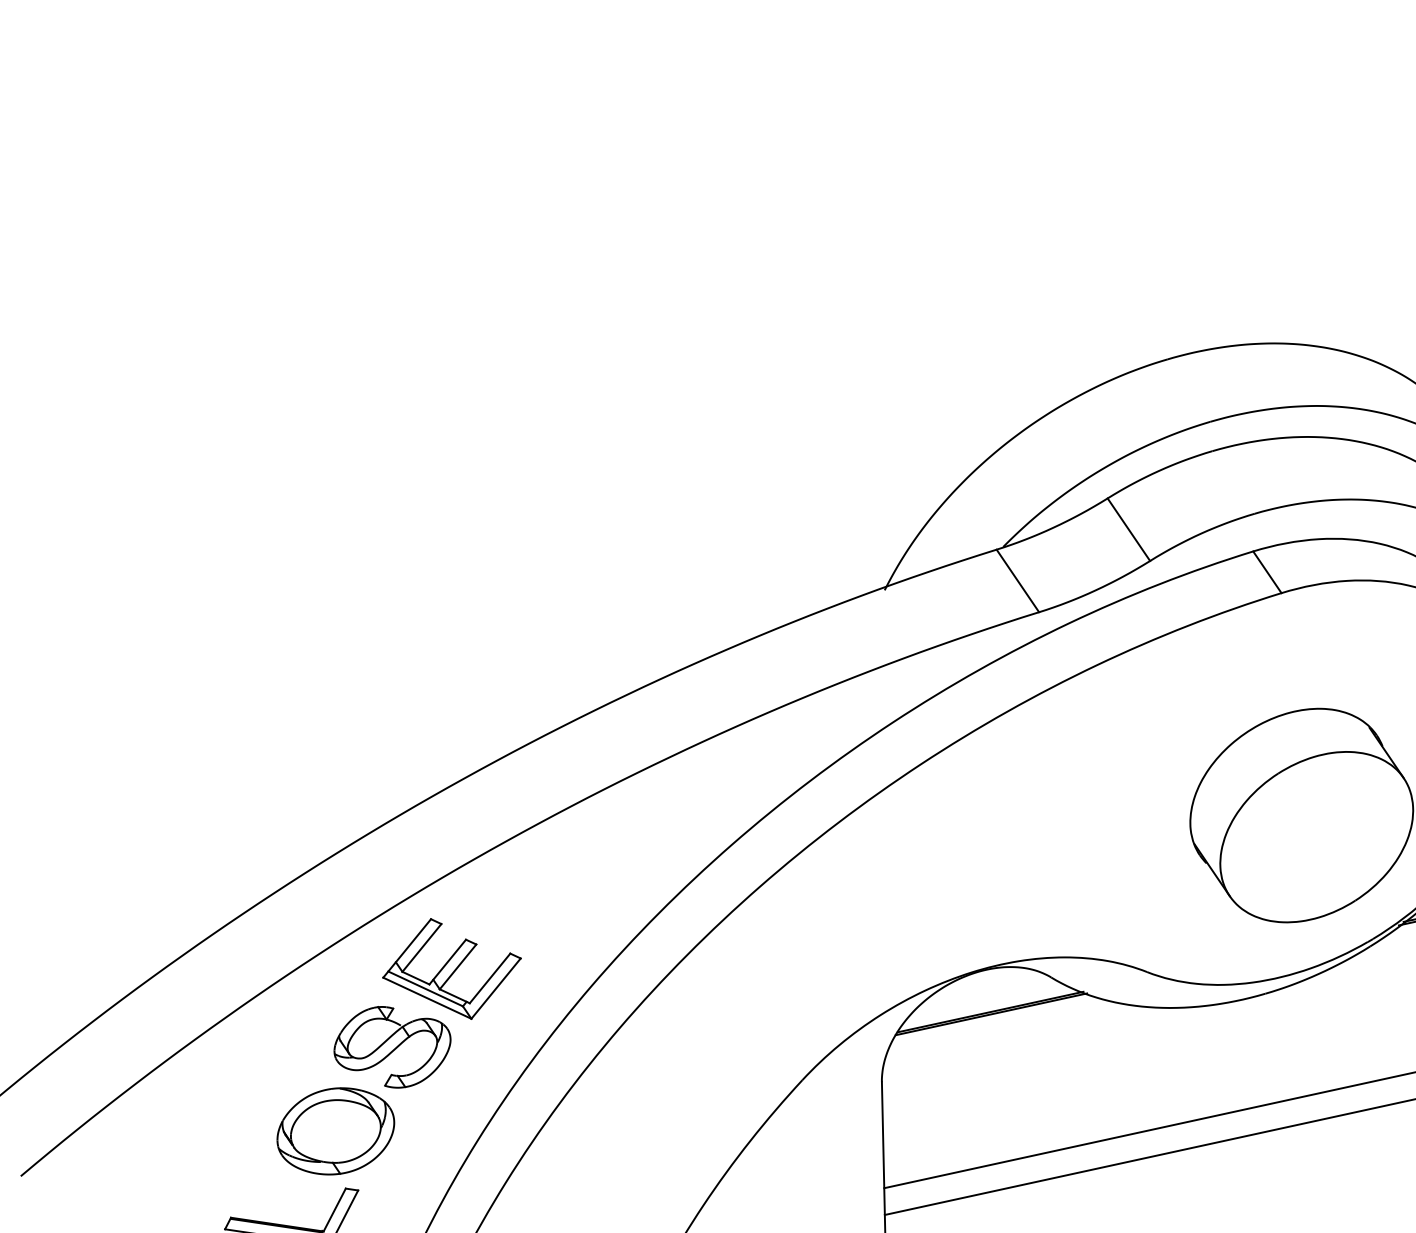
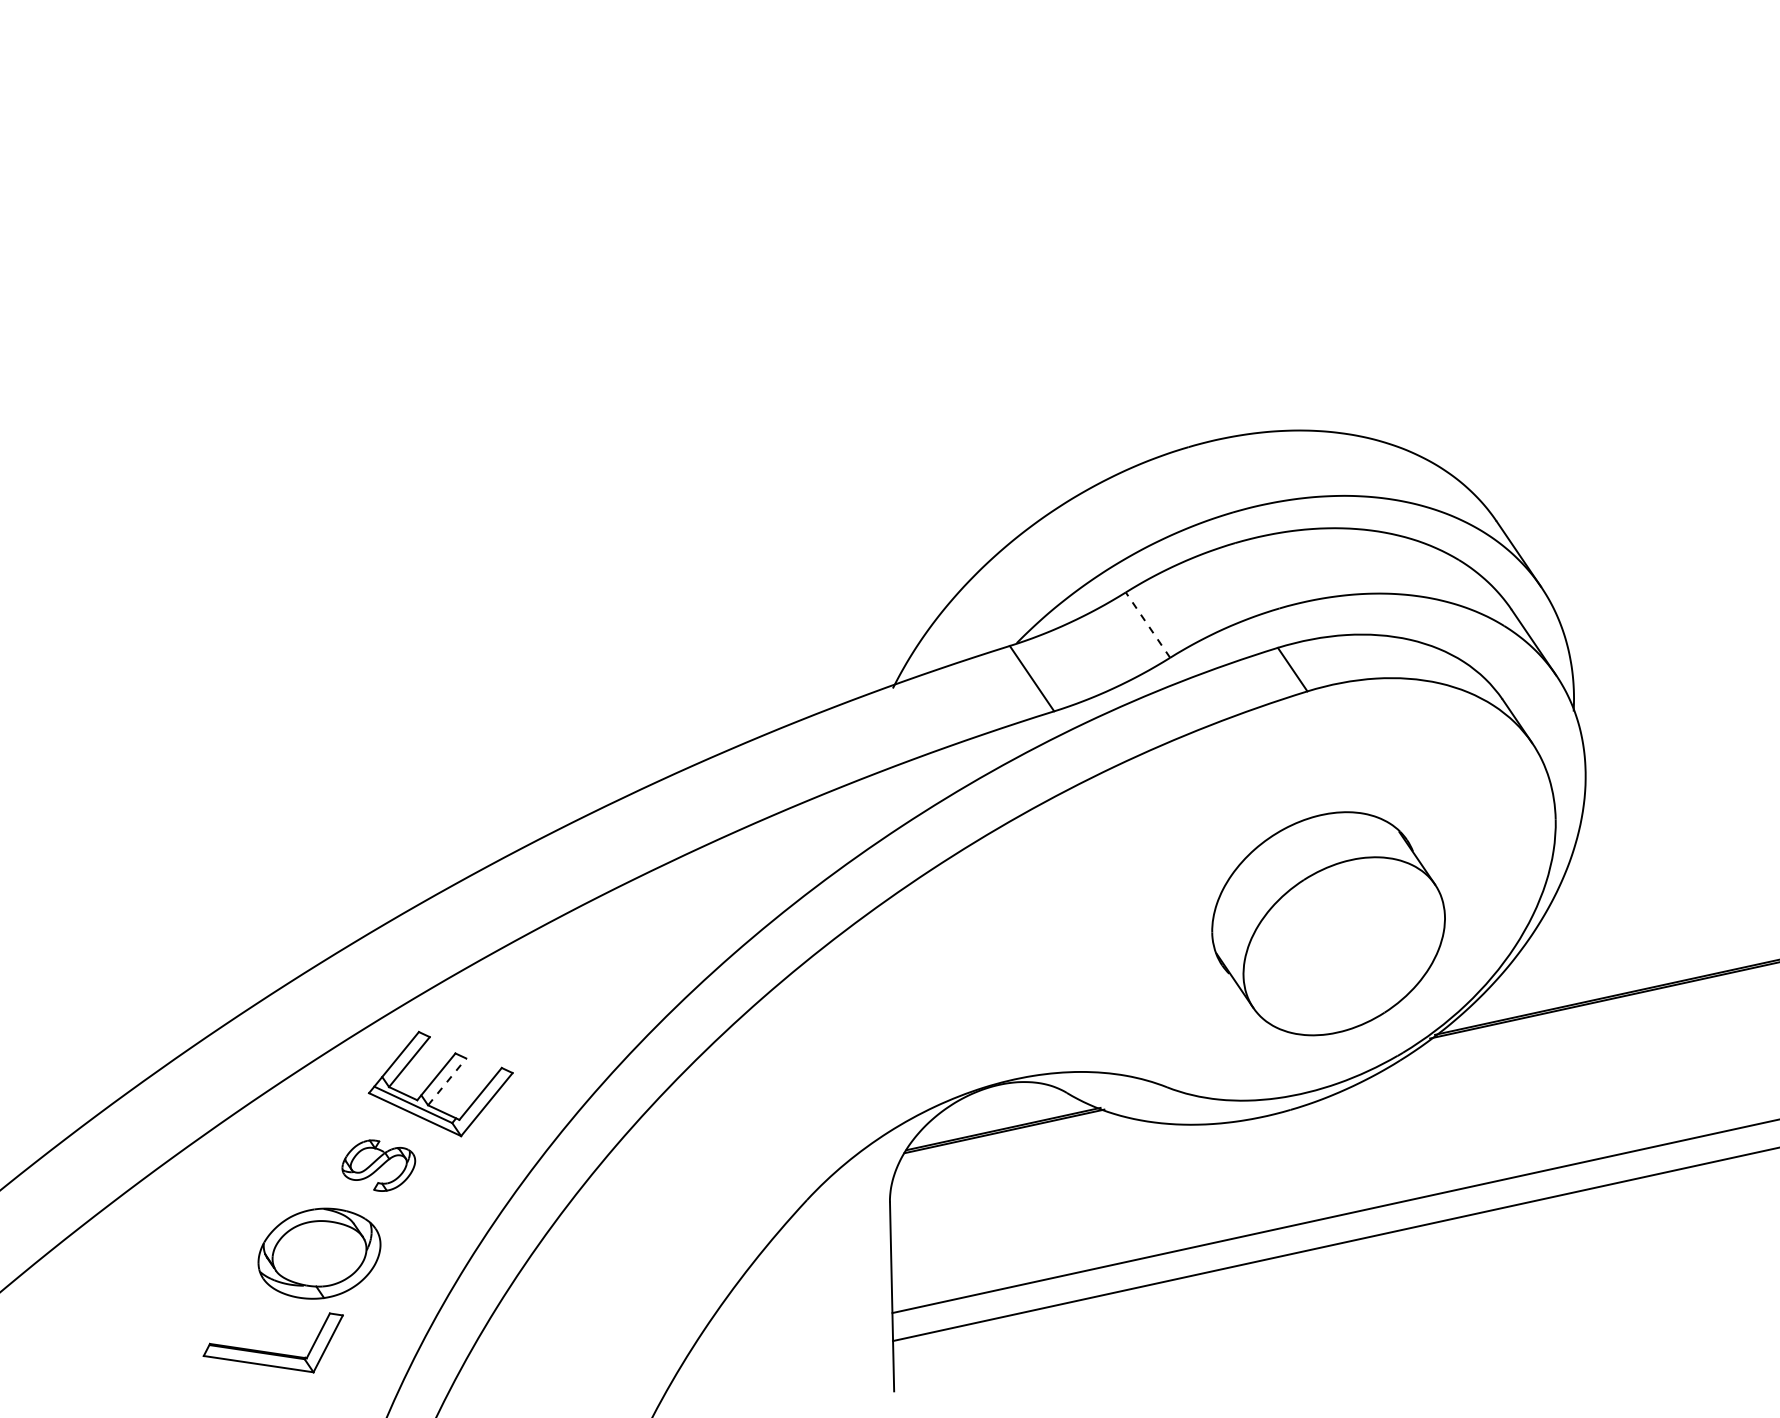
line: (1128, 529) -> (1147, 624), solid -> dashed
line: (458, 966) -> (447, 1081), solid -> dashed
part: (392, 1046) -> (378, 1165), size x0.6

